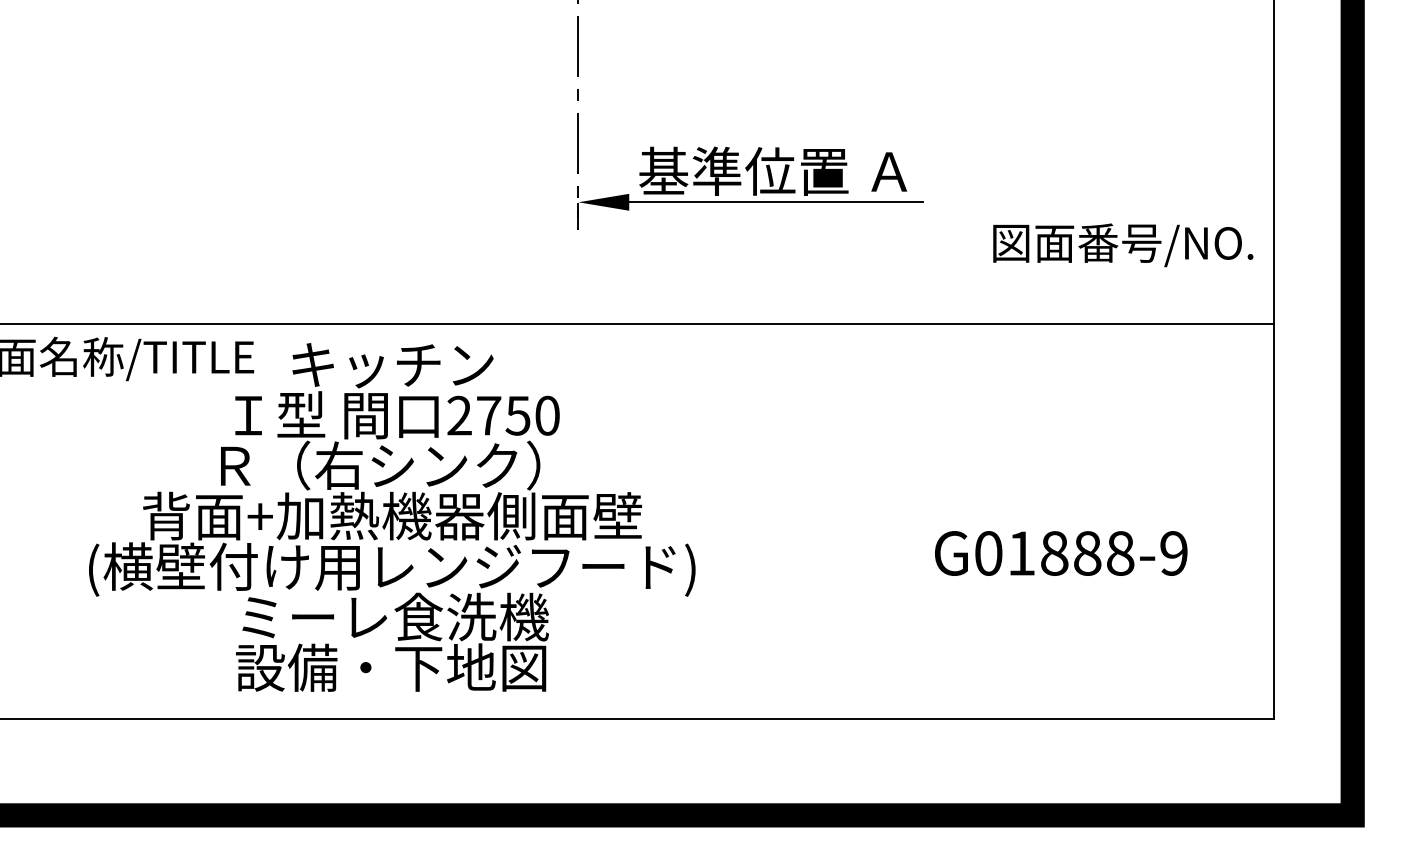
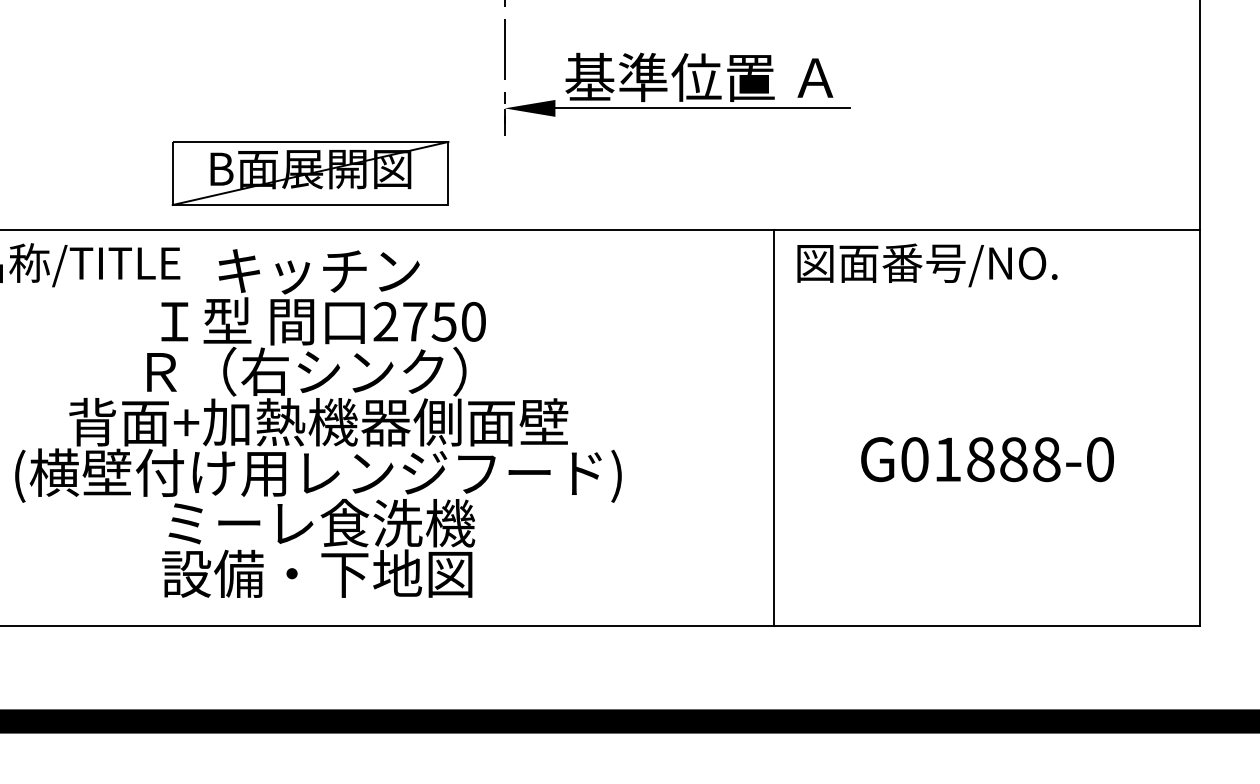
text: (1123, 245) -> (927, 265), moved
part: (384, 266) -> (310, 172), added
line: (848, 521) -> (774, 427), added
text: (1173, 553) -> (1099, 459), G01888-9 -> G01888-0

